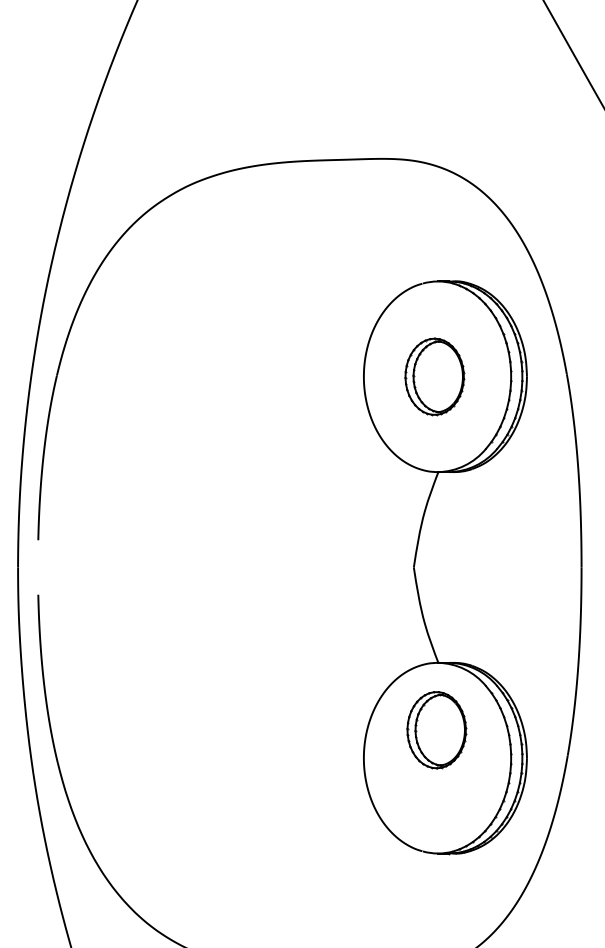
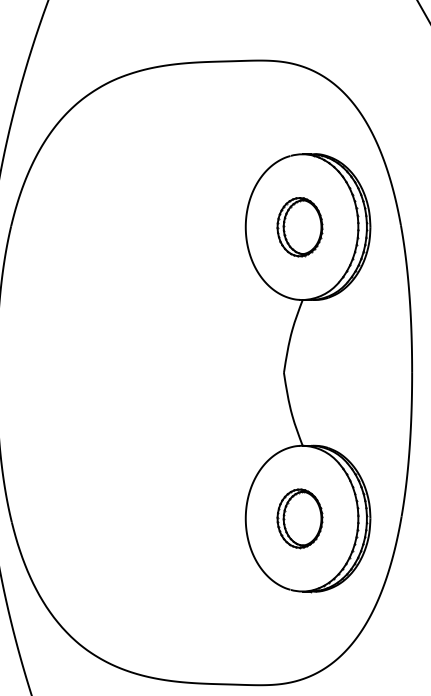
part: (436, 730) -> (299, 518), moved

